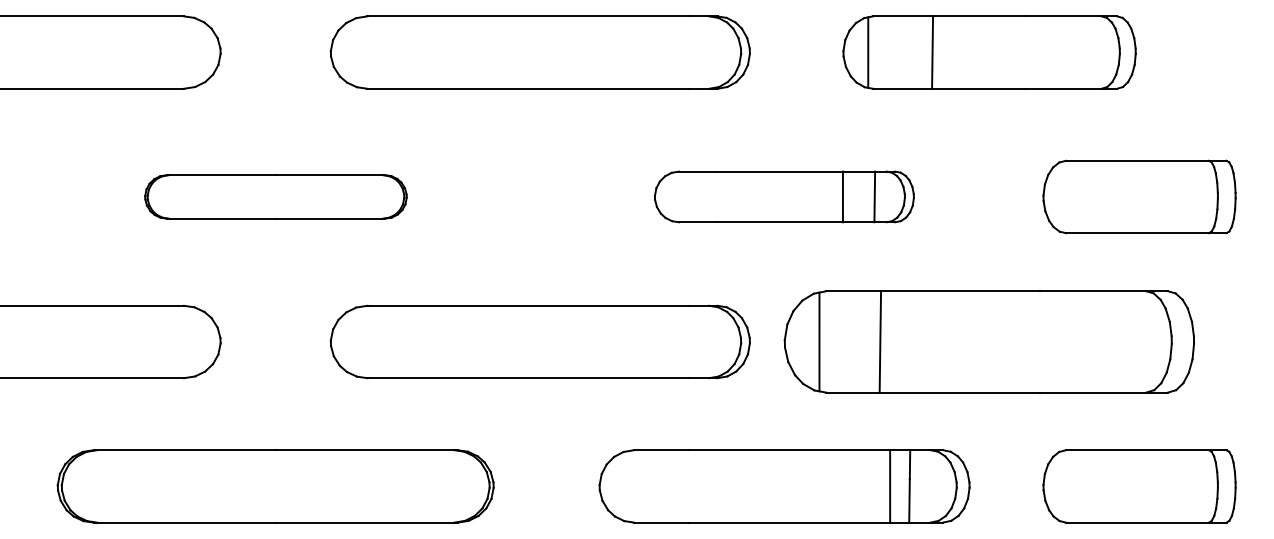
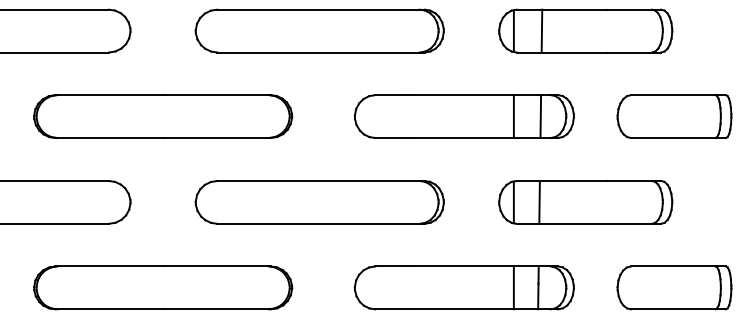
line: (931, 51) -> (541, 30), moved
part: (276, 196) -> (163, 116), size x1.67
part: (783, 196) -> (463, 116), size x1.43
part: (989, 342) -> (585, 202), size x0.71
line: (889, 485) -> (513, 287), moved

